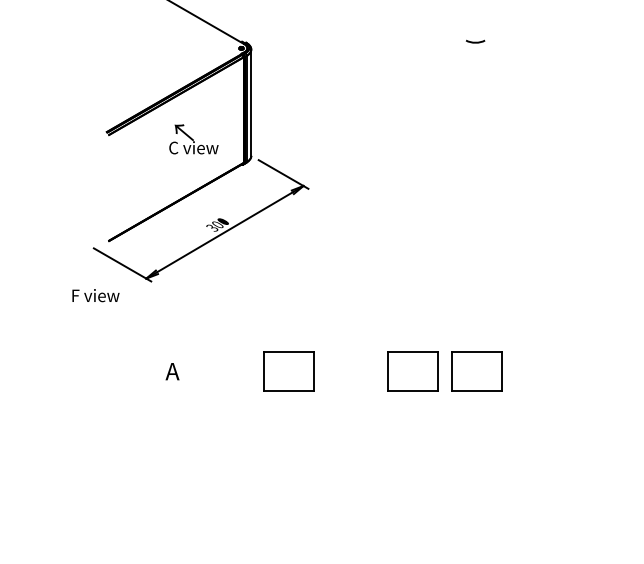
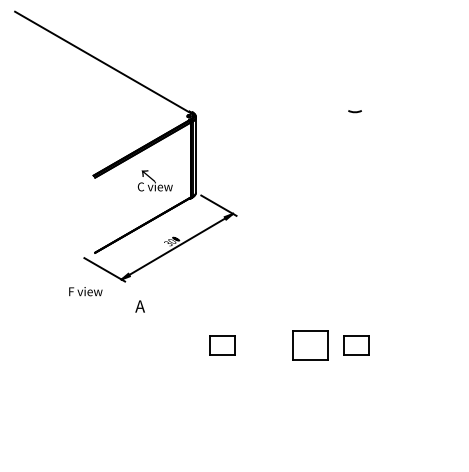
text: (171, 371) -> (139, 306), moved
part: (288, 371) -> (222, 345), size x0.7
part: (477, 371) -> (356, 345), size x0.7

